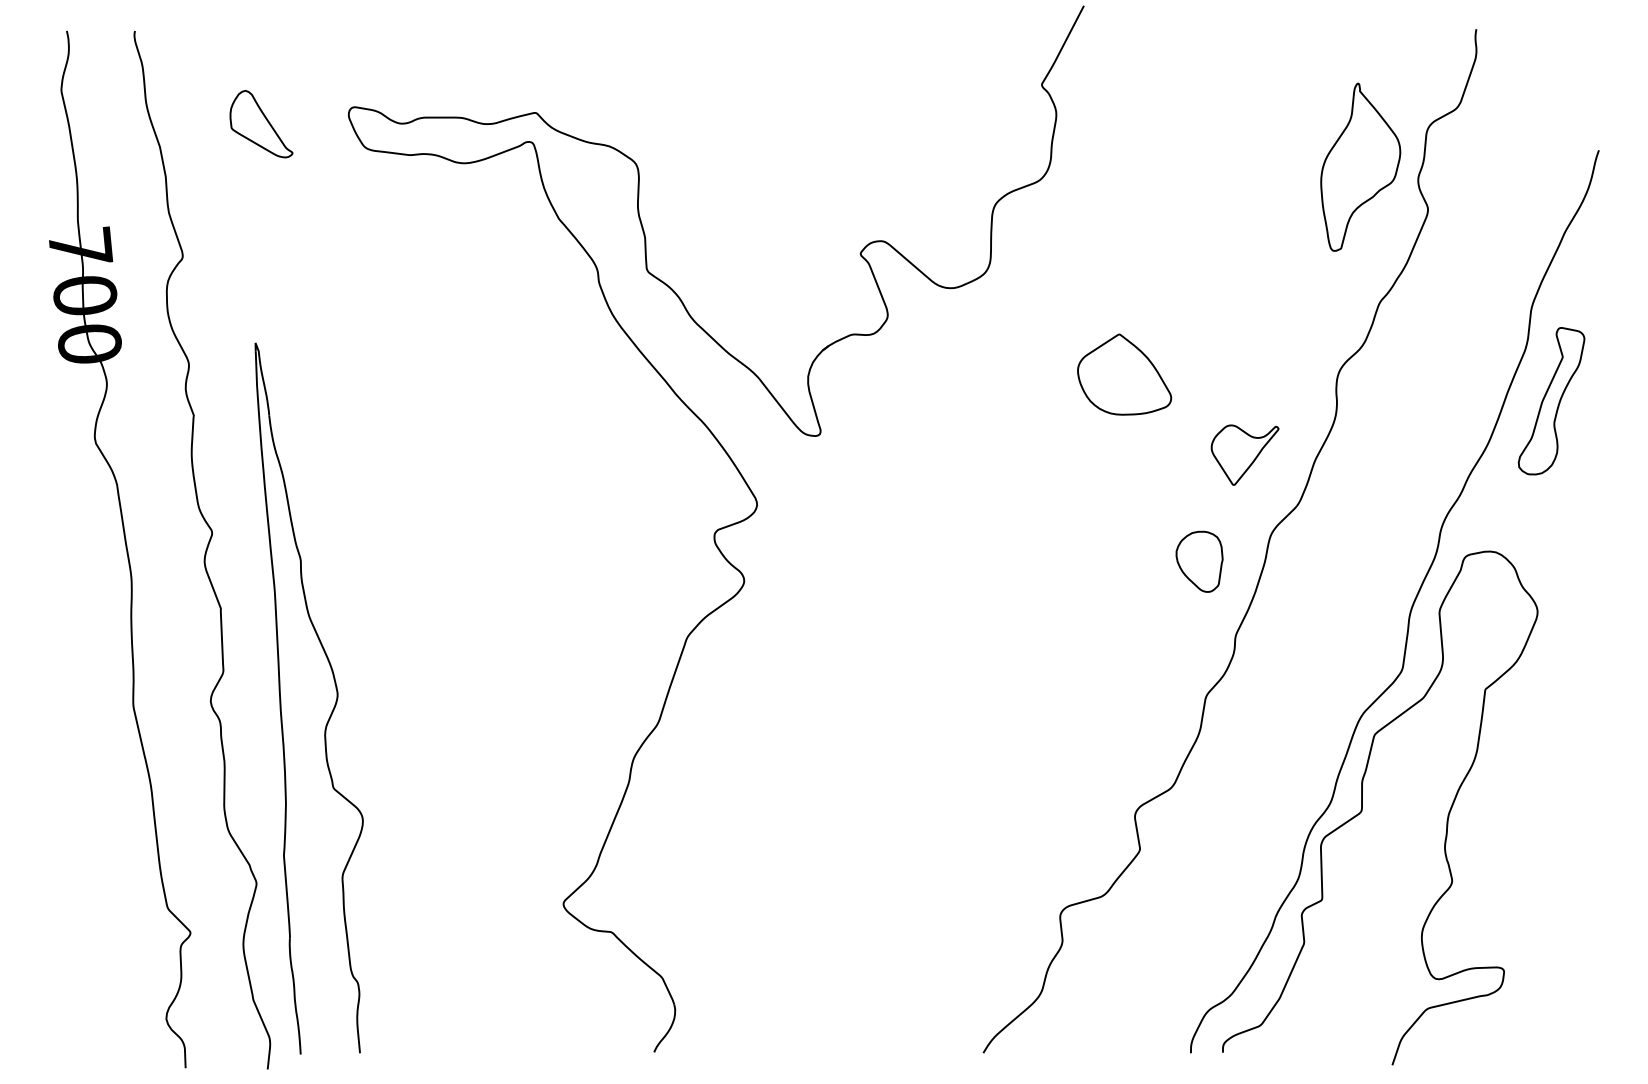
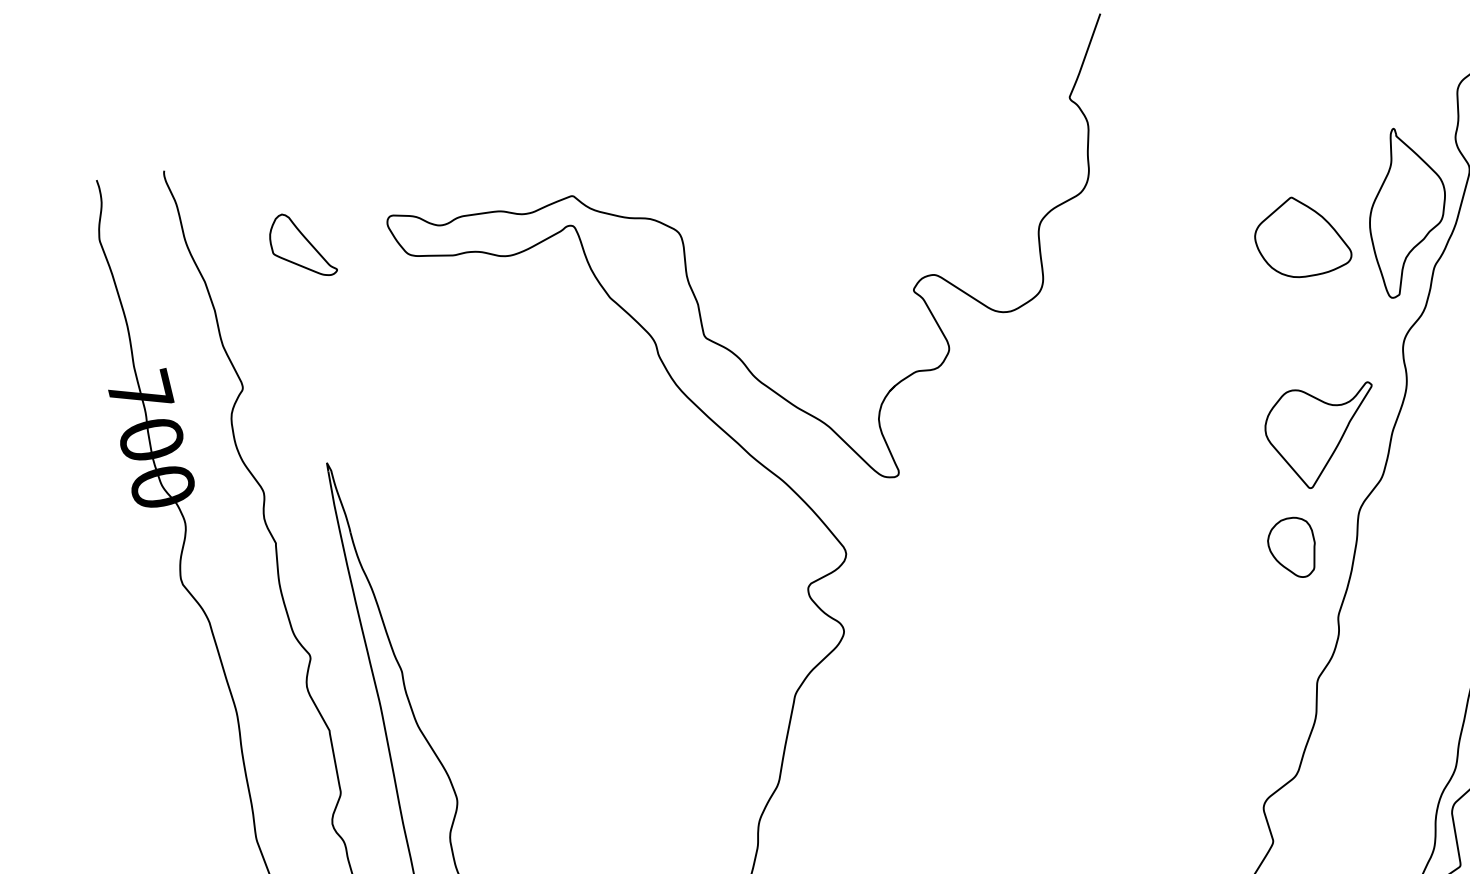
part: (1360, 166) -> (1407, 210), moved
part: (1124, 374) -> (1301, 236), moved
part: (1244, 454) -> (1321, 435), size x1.67

